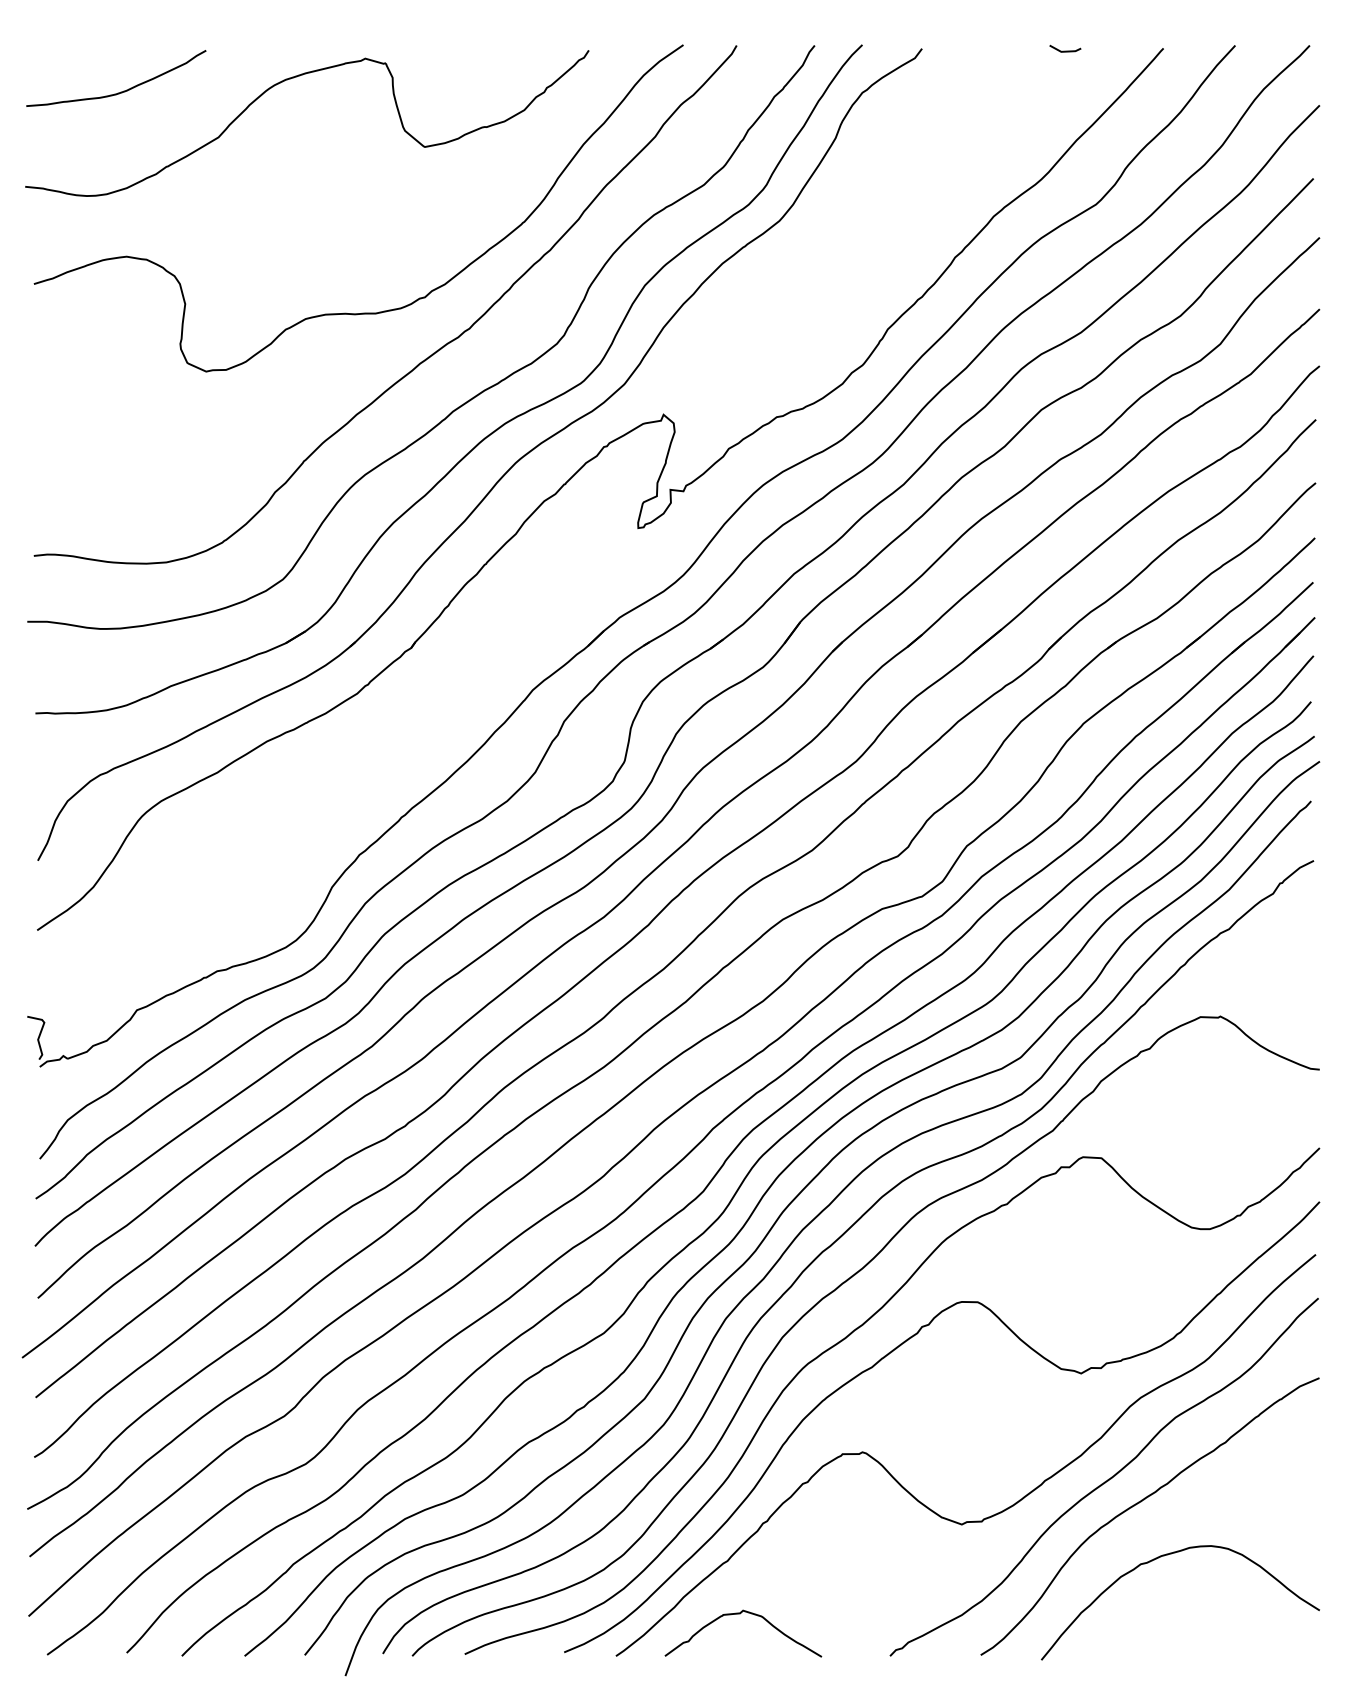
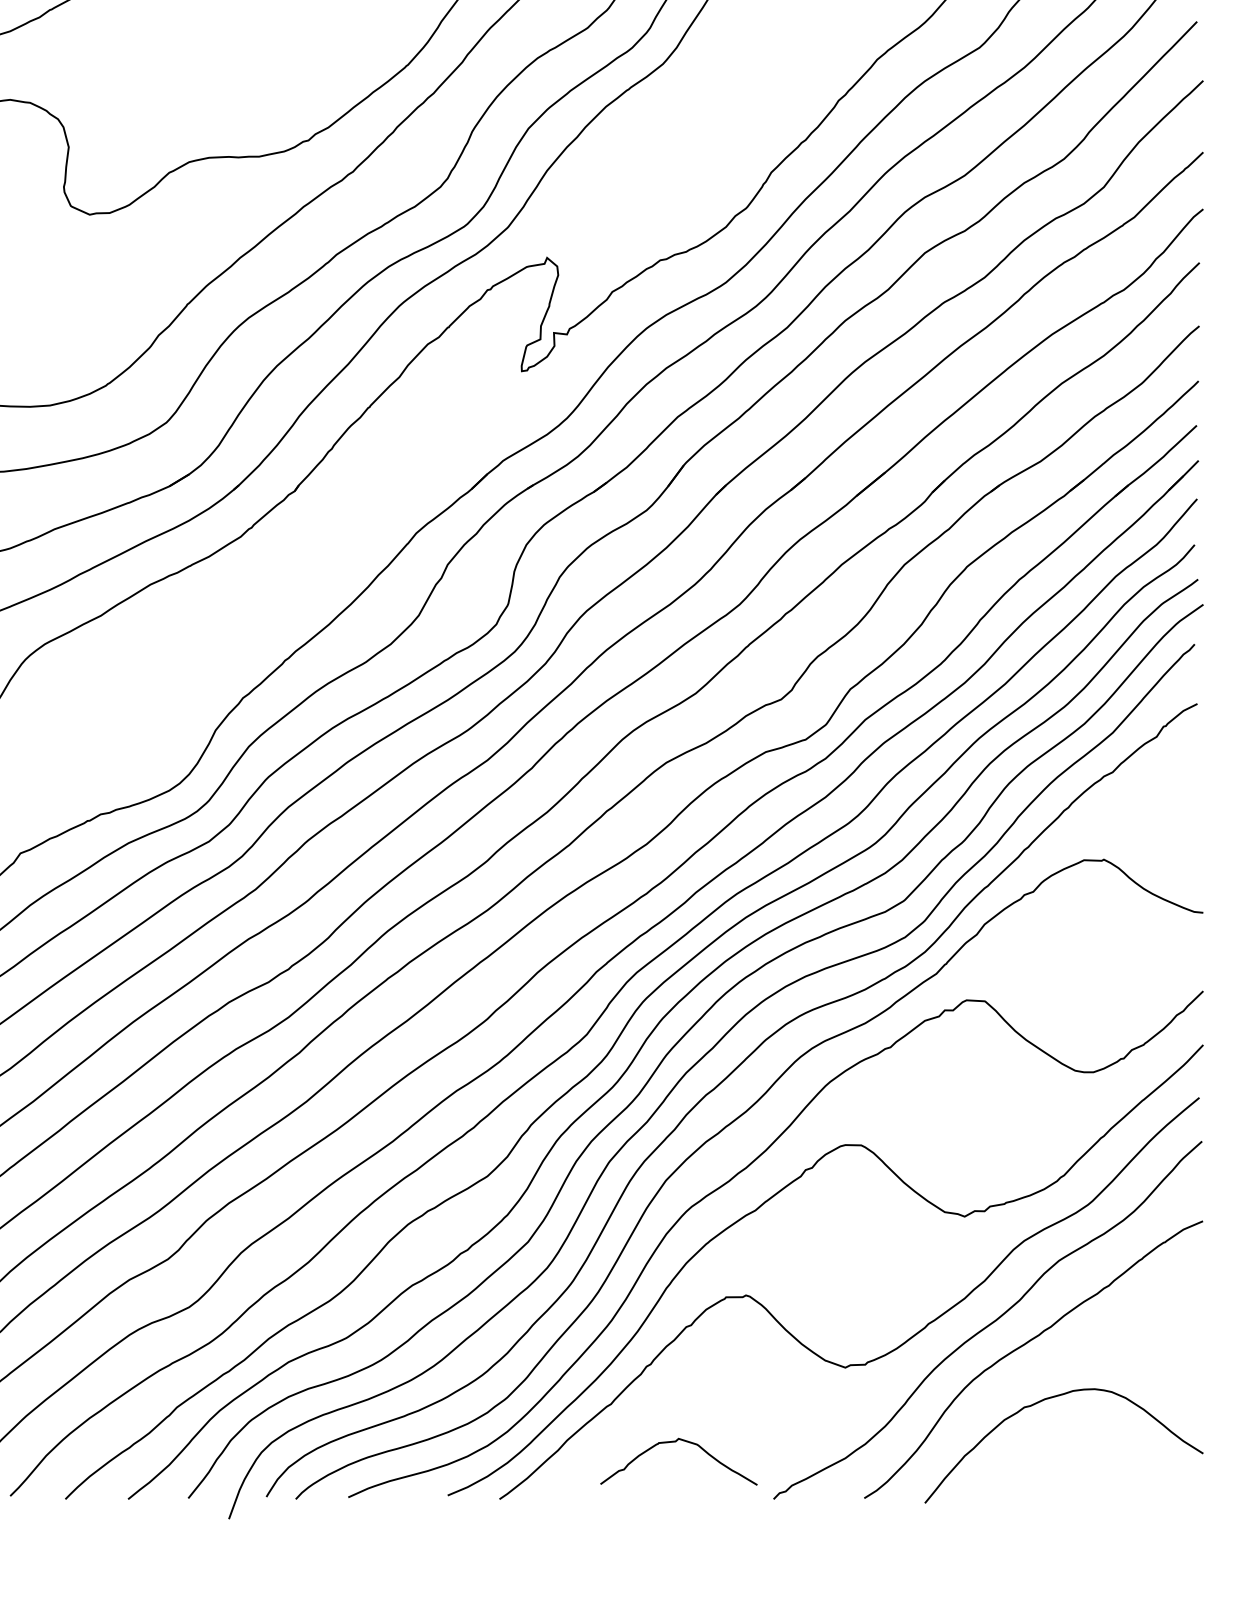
curve: (740, 1614) -> (676, 1442), moved

